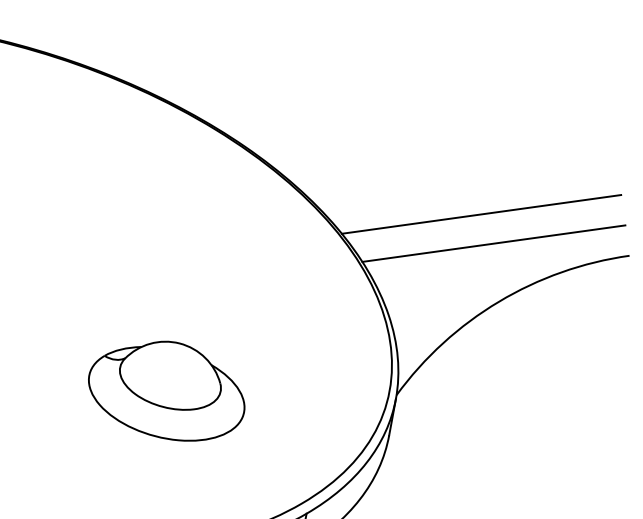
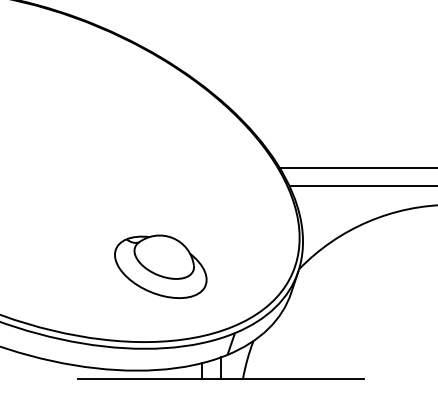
part: (166, 392) -> (160, 266), moved

